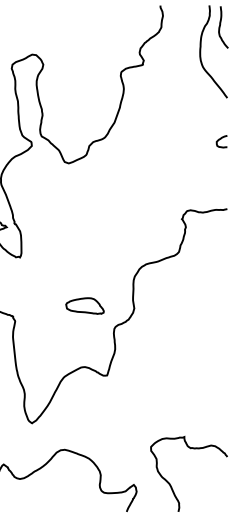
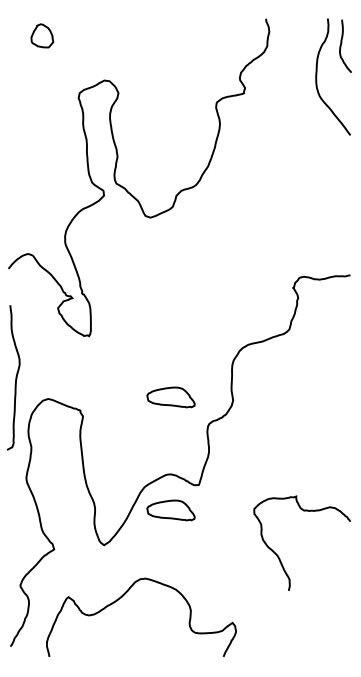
curve: (221, 139) -> (342, 187), removed
part: (84, 395) -> (170, 510), added
curve: (171, 486) -> (280, 558), moved

